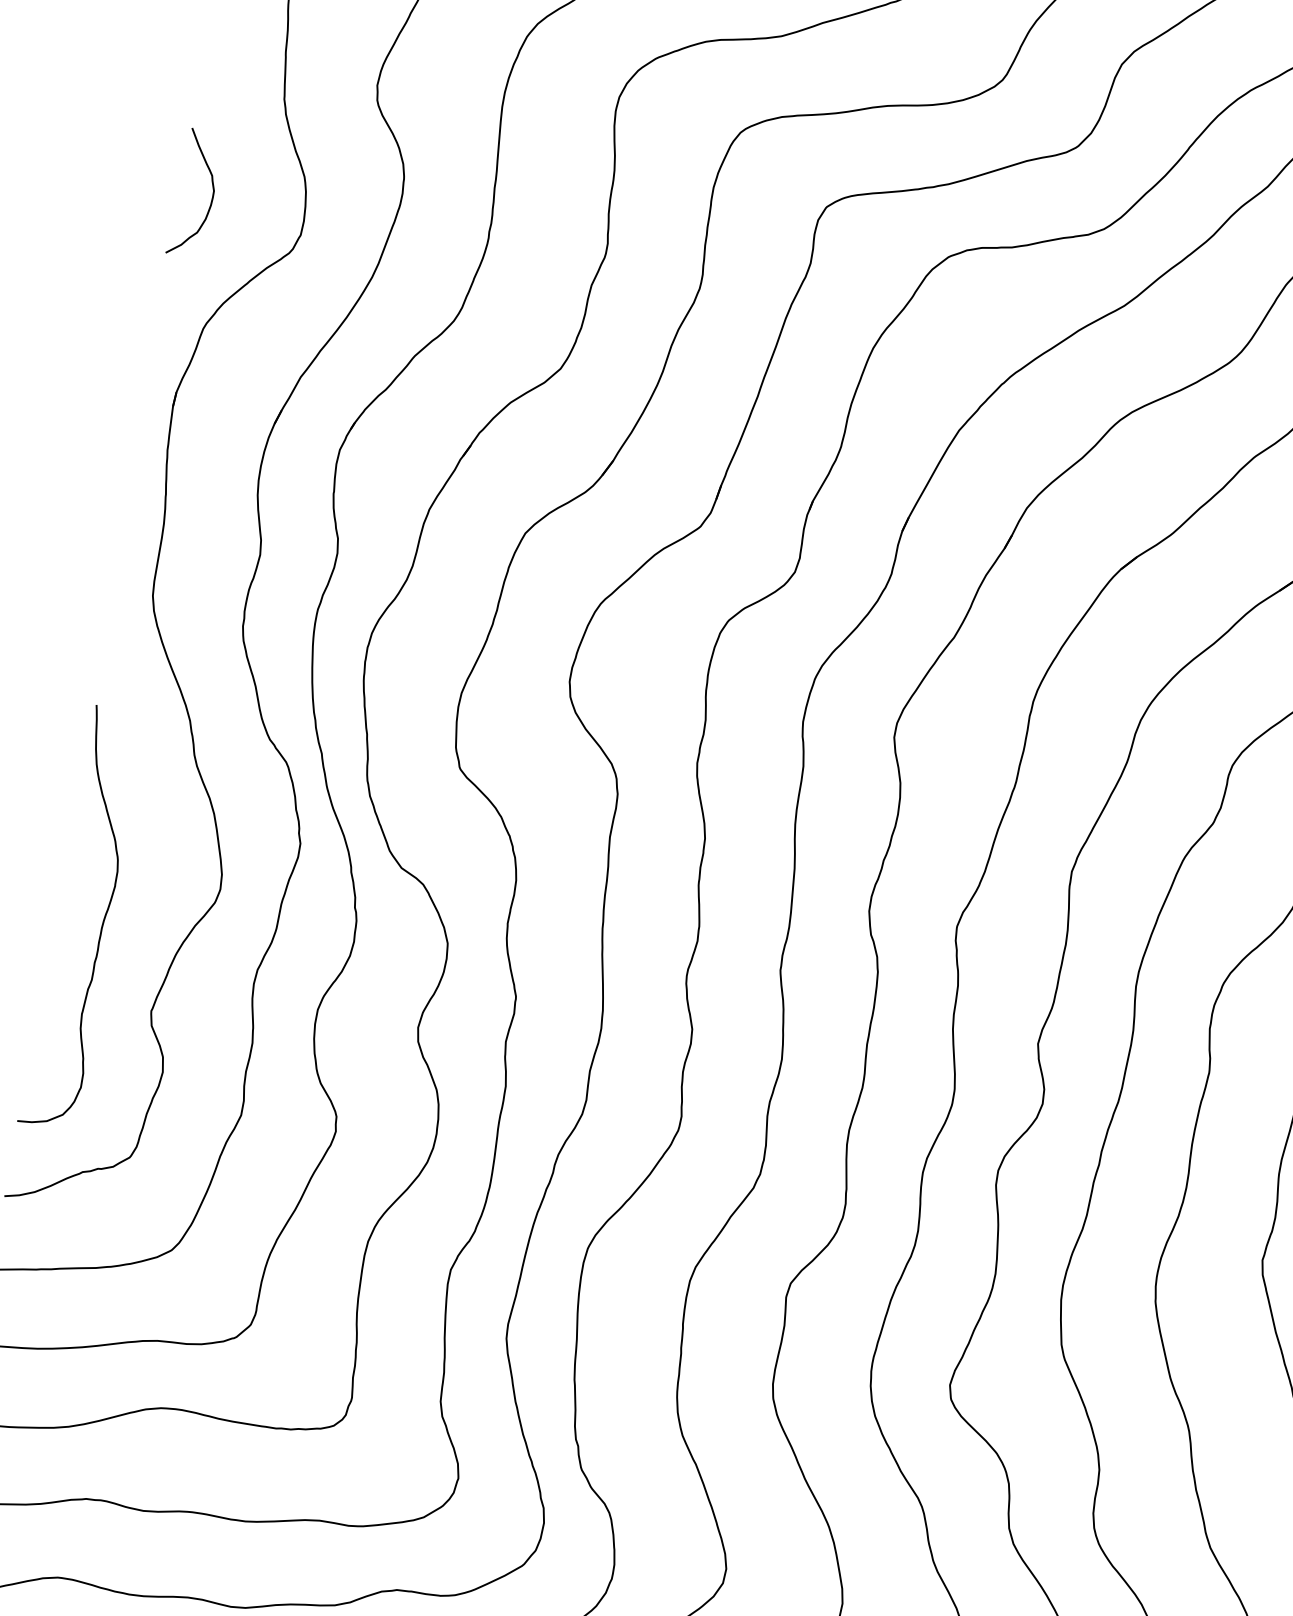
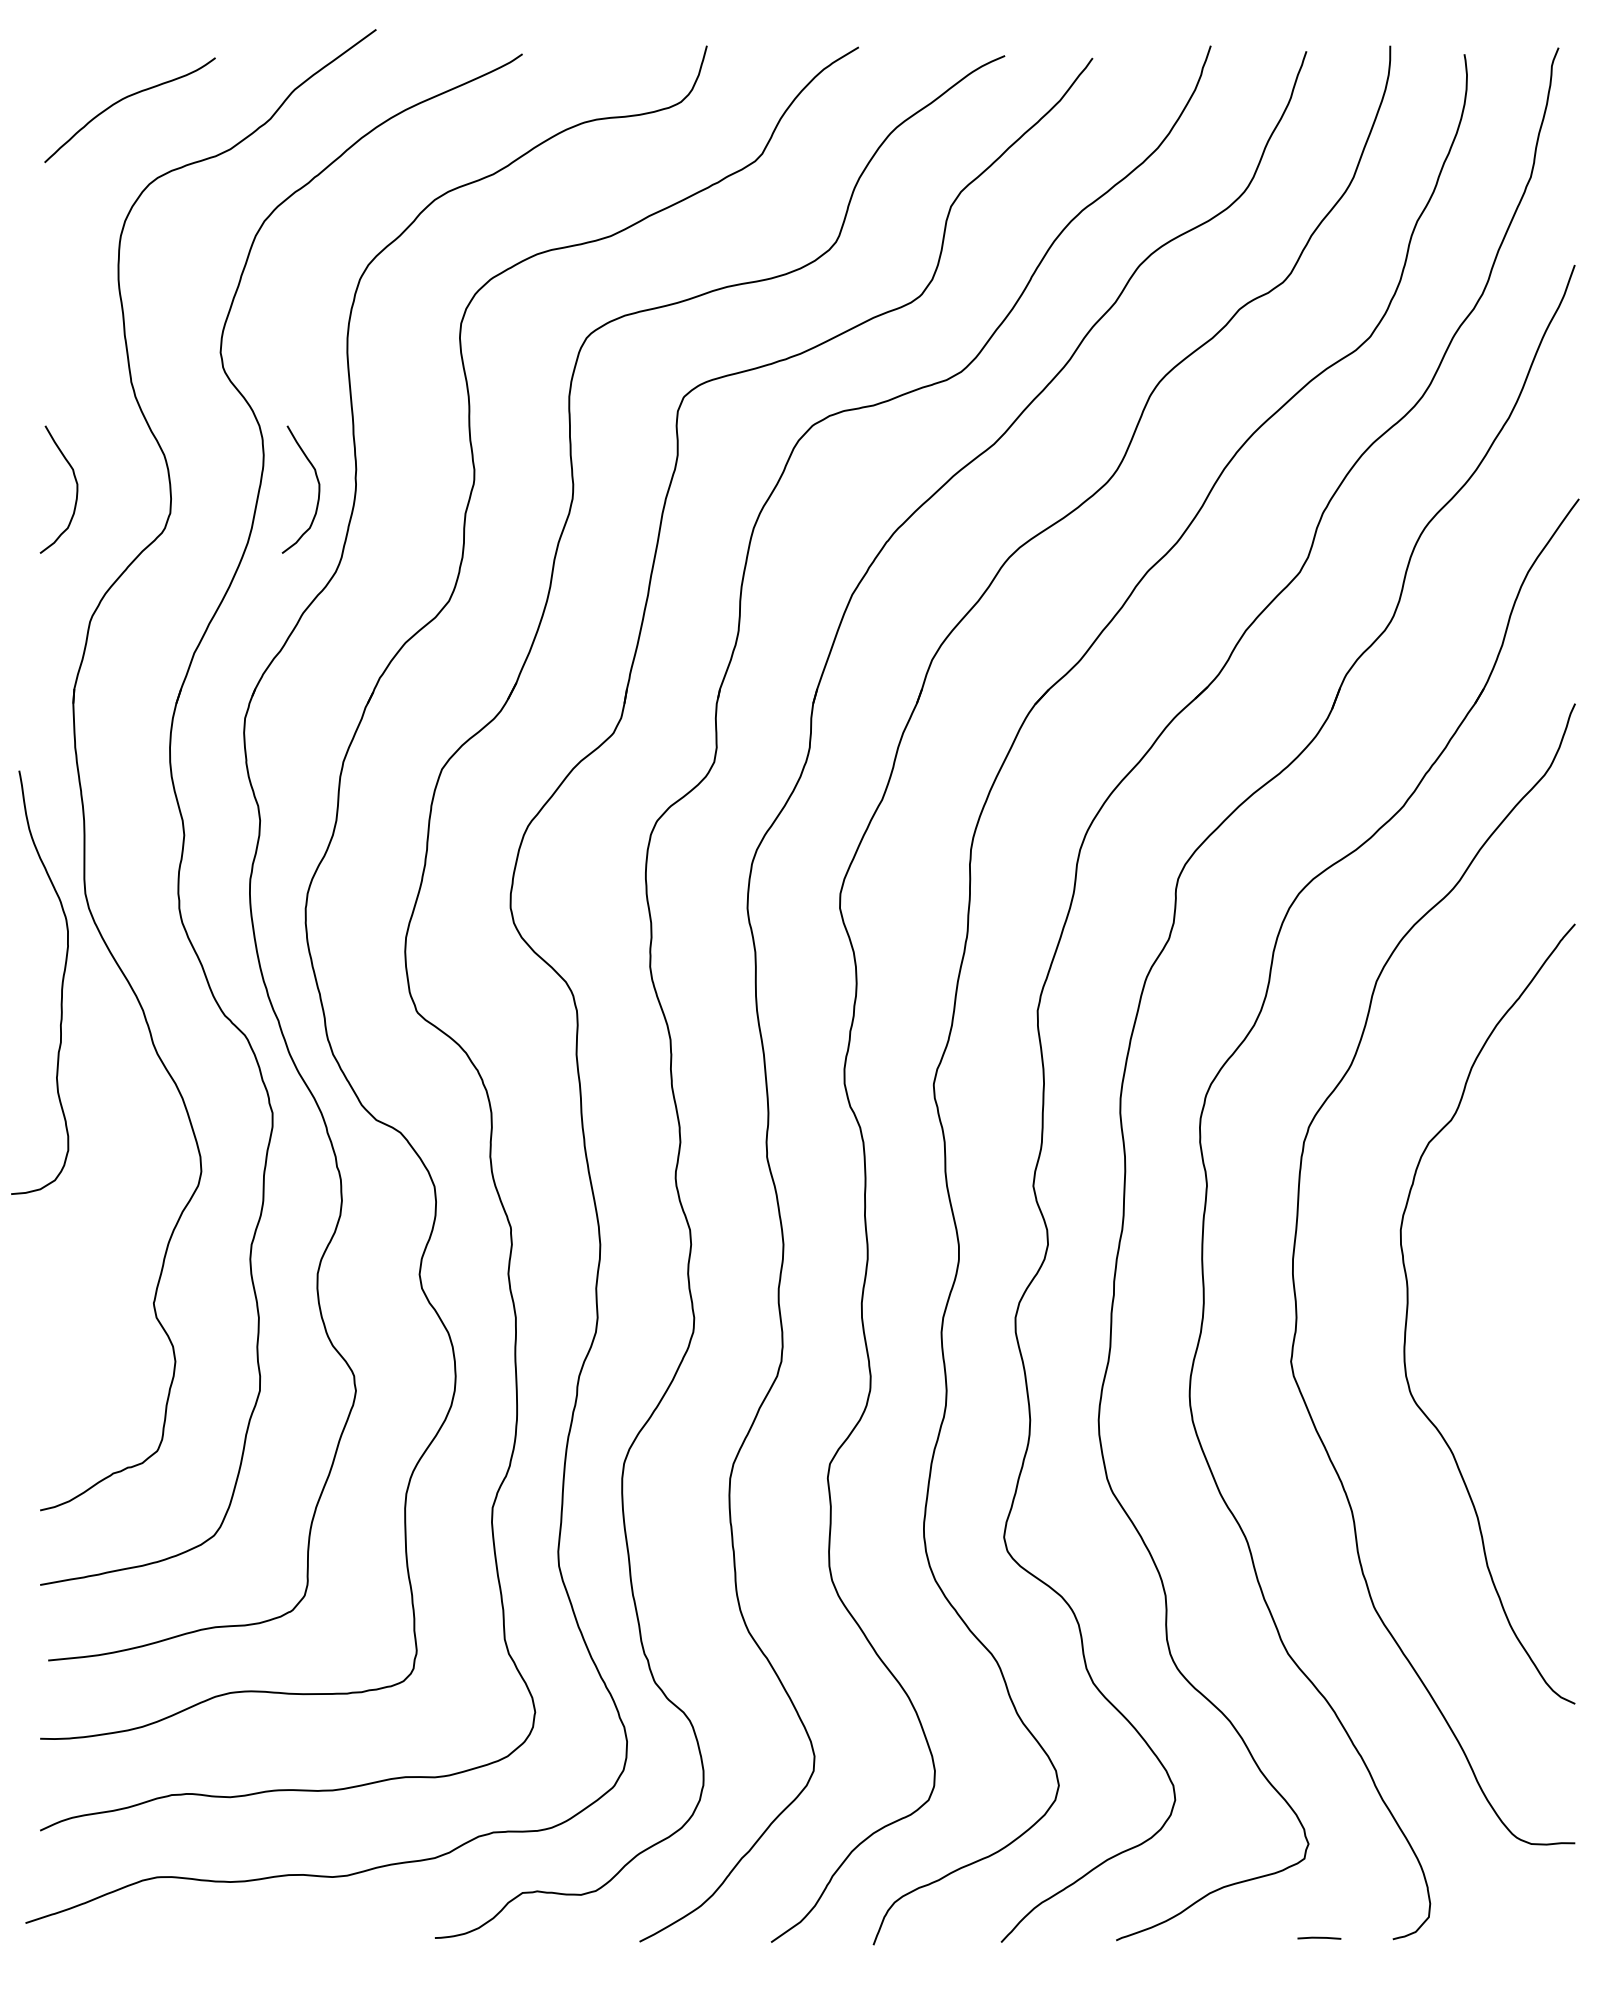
curve: (450, 236) -> (318, 489), added
curve: (102, 920) -> (61, 982), moved

